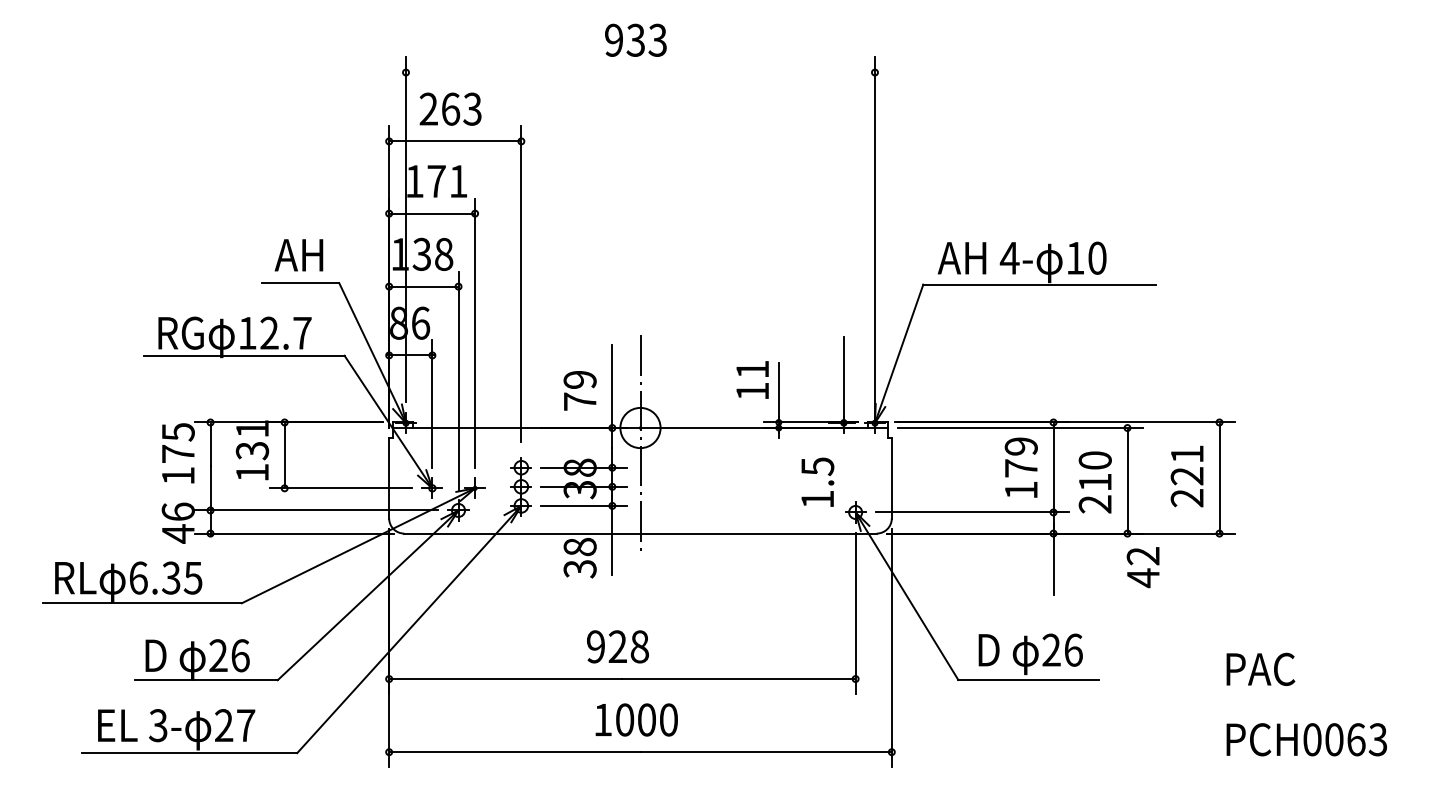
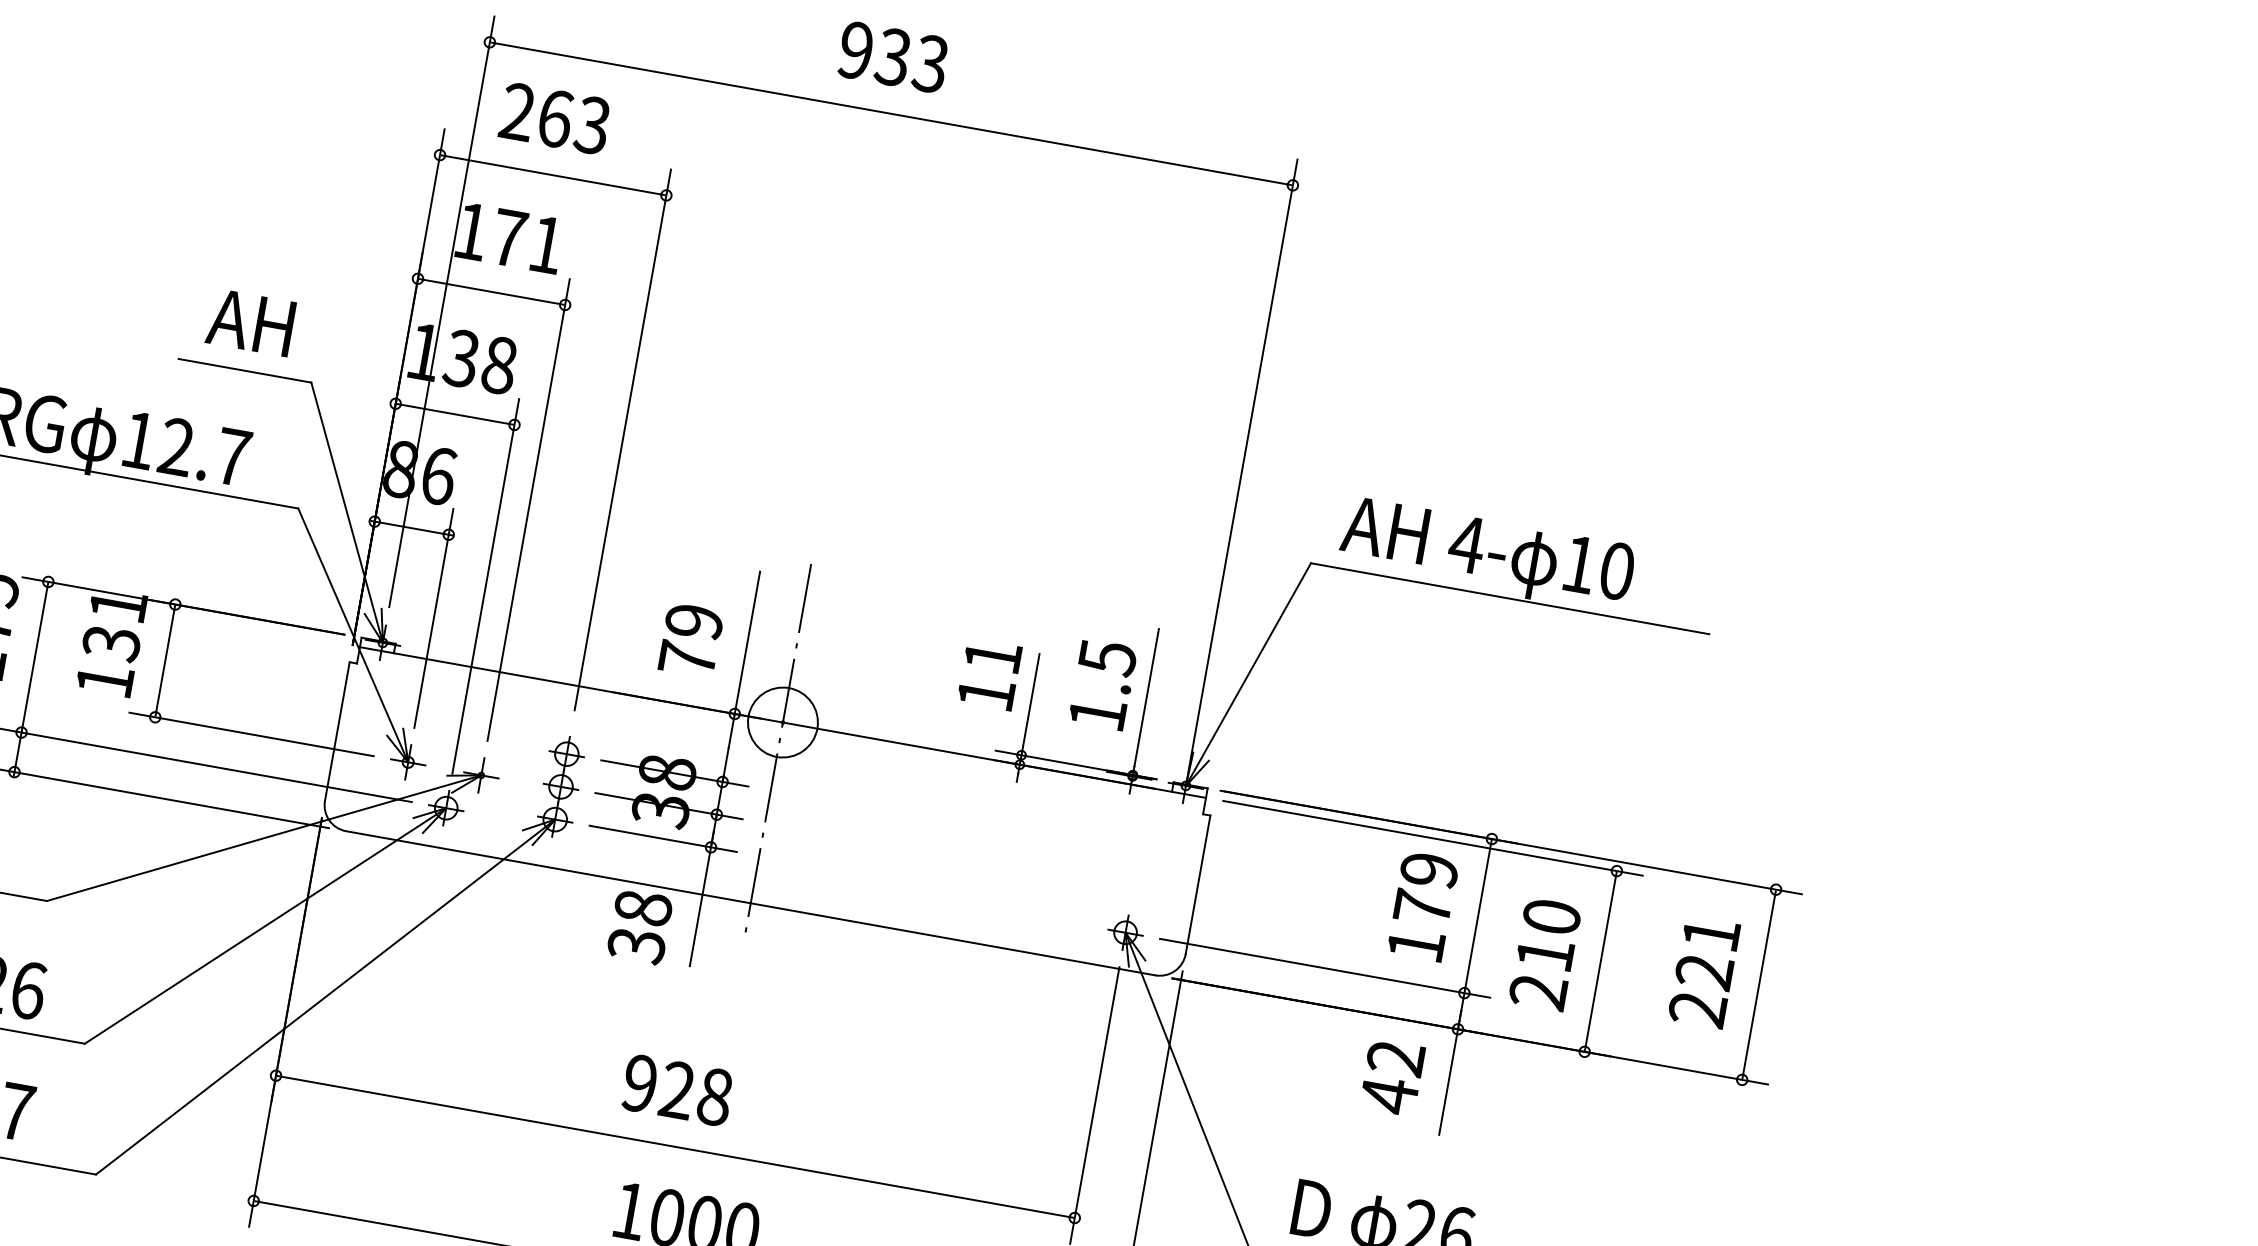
line: (640, 72) -> (891, 113), added
text: (817, 481) -> (1102, 683), moved
text: (1142, 567) -> (1391, 1077), moved

